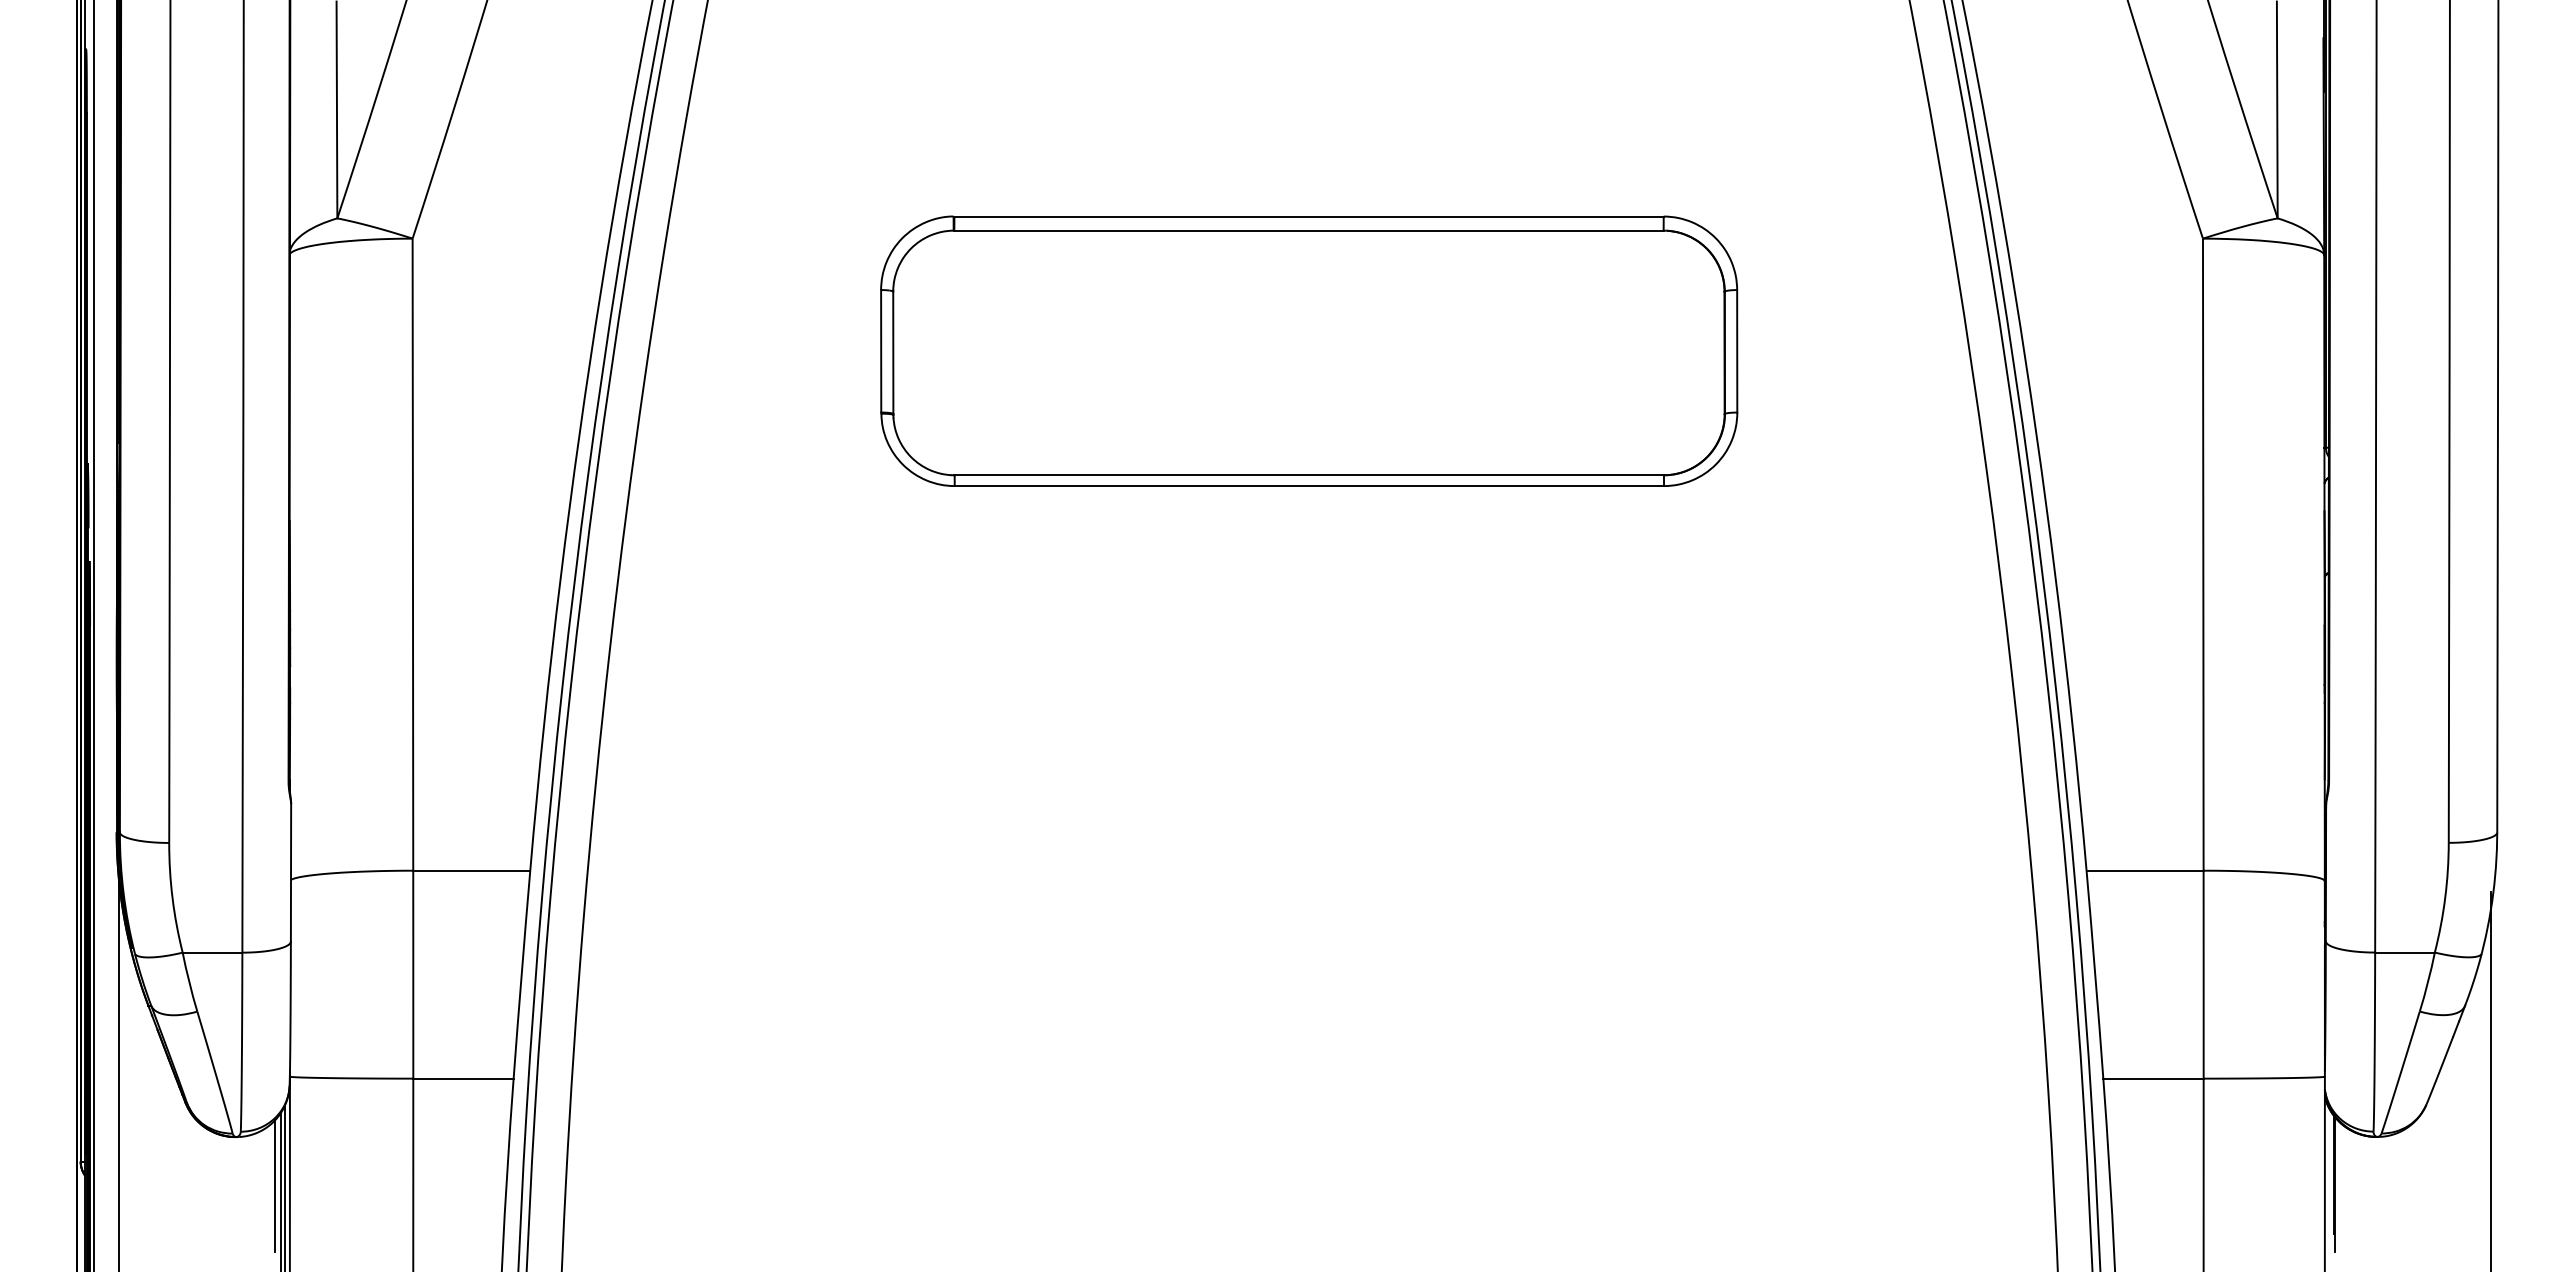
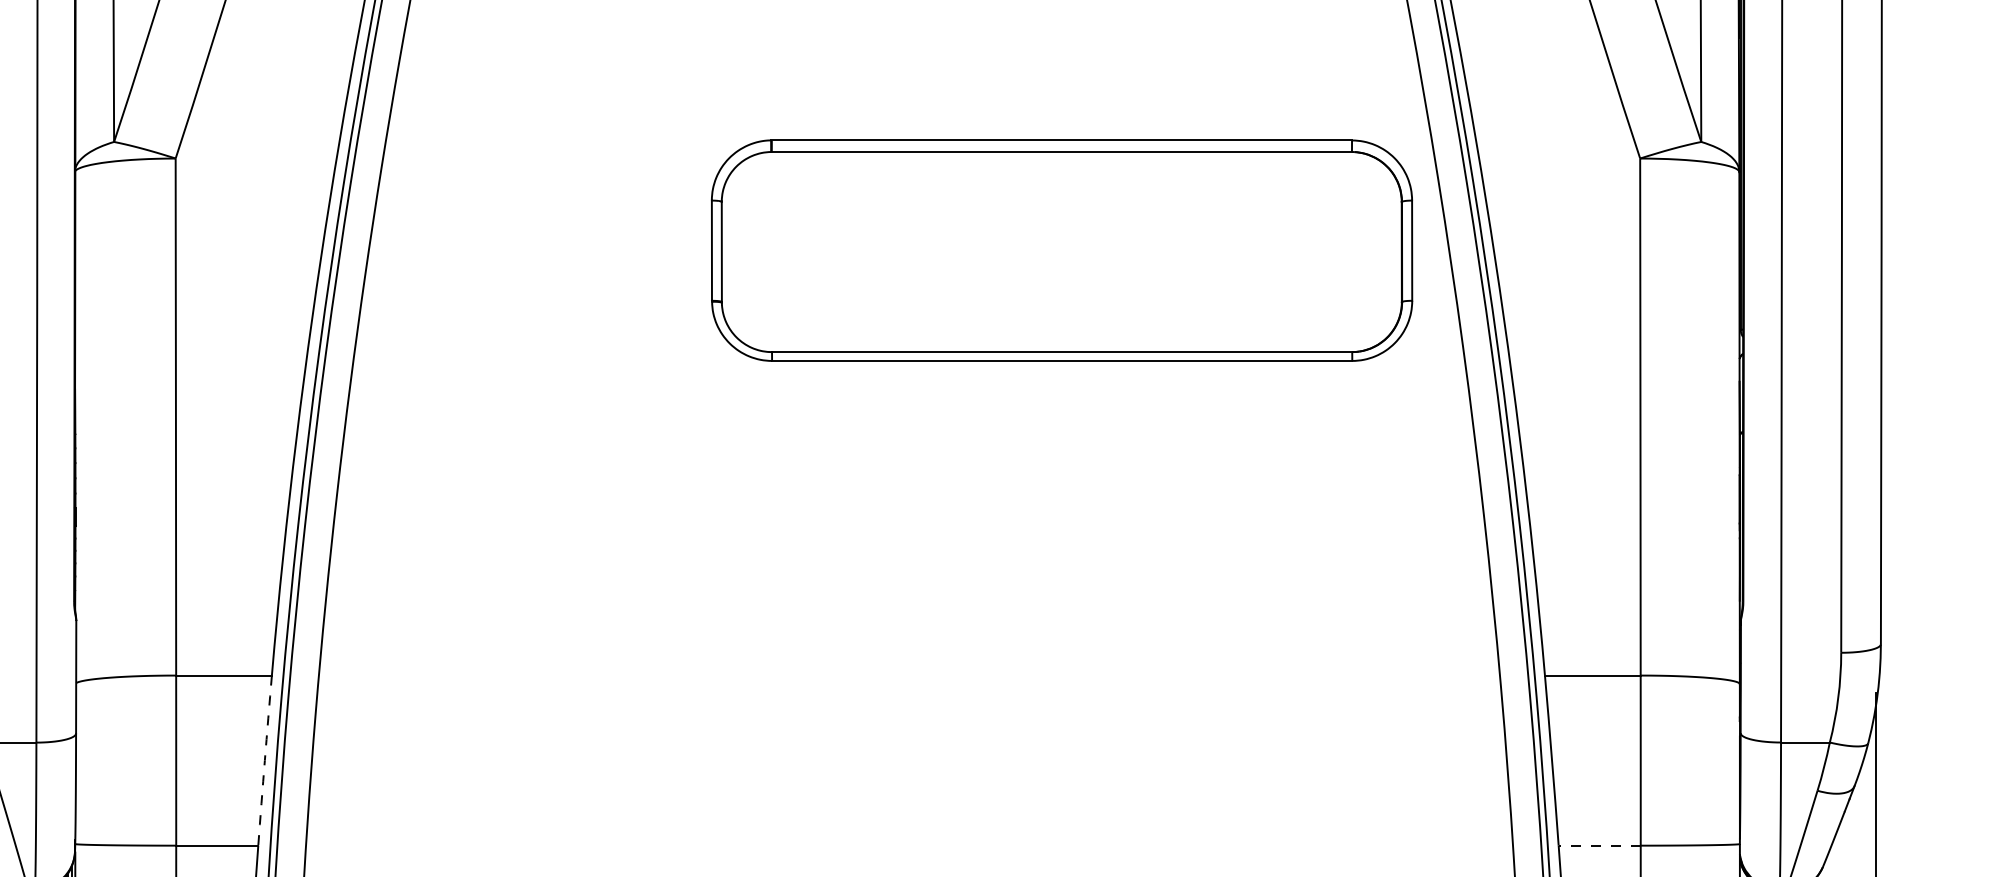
part: (1309, 350) -> (1062, 250), moved
arc: (521, 974) -> (264, 760), solid -> dashed
line: (2153, 1078) -> (1599, 845), solid -> dashed

